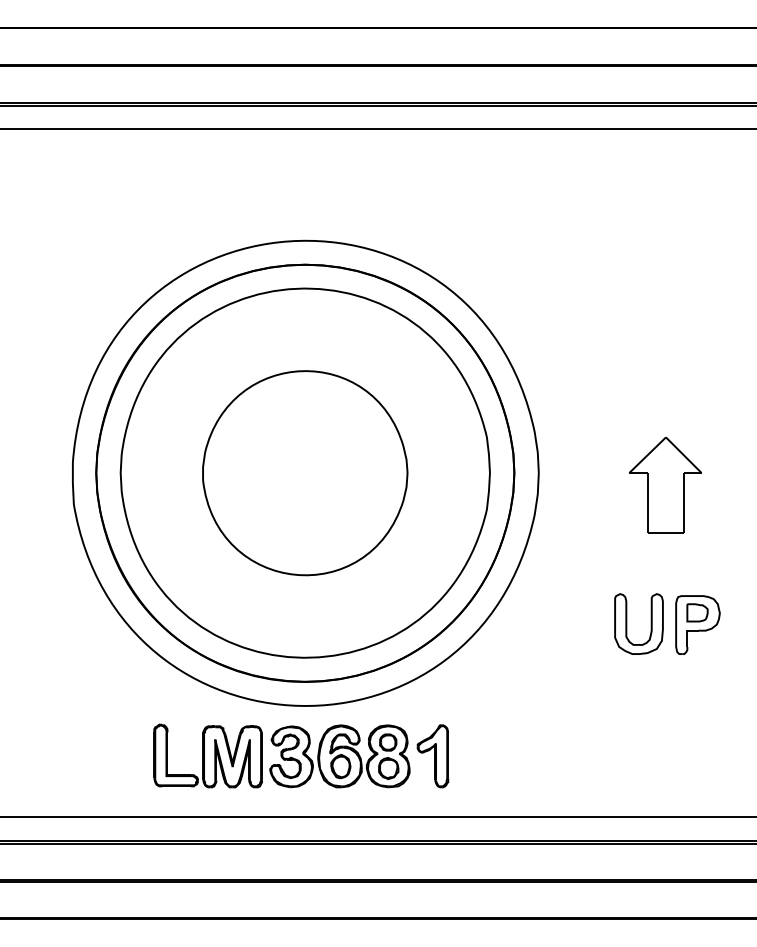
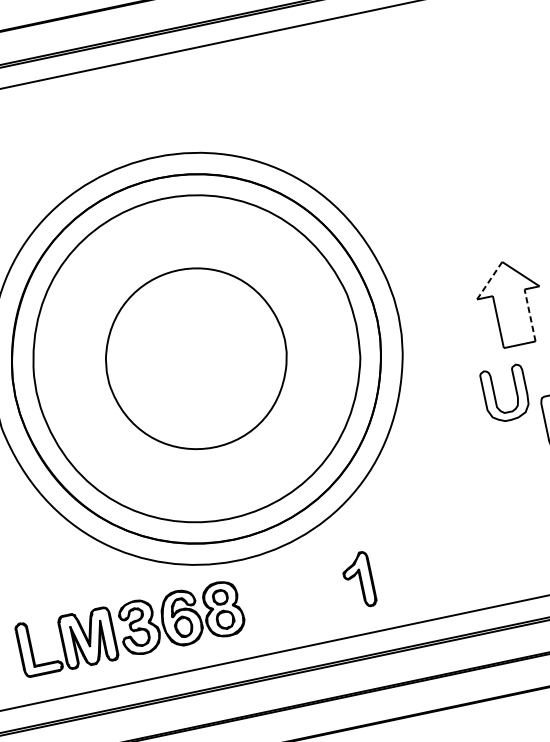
line: (647, 455) -> (489, 281), solid -> dashed
line: (684, 502) -> (530, 314), solid -> dashed
part: (627, 623) -> (495, 395), moved
part: (281, 755) -> (130, 628), moved

